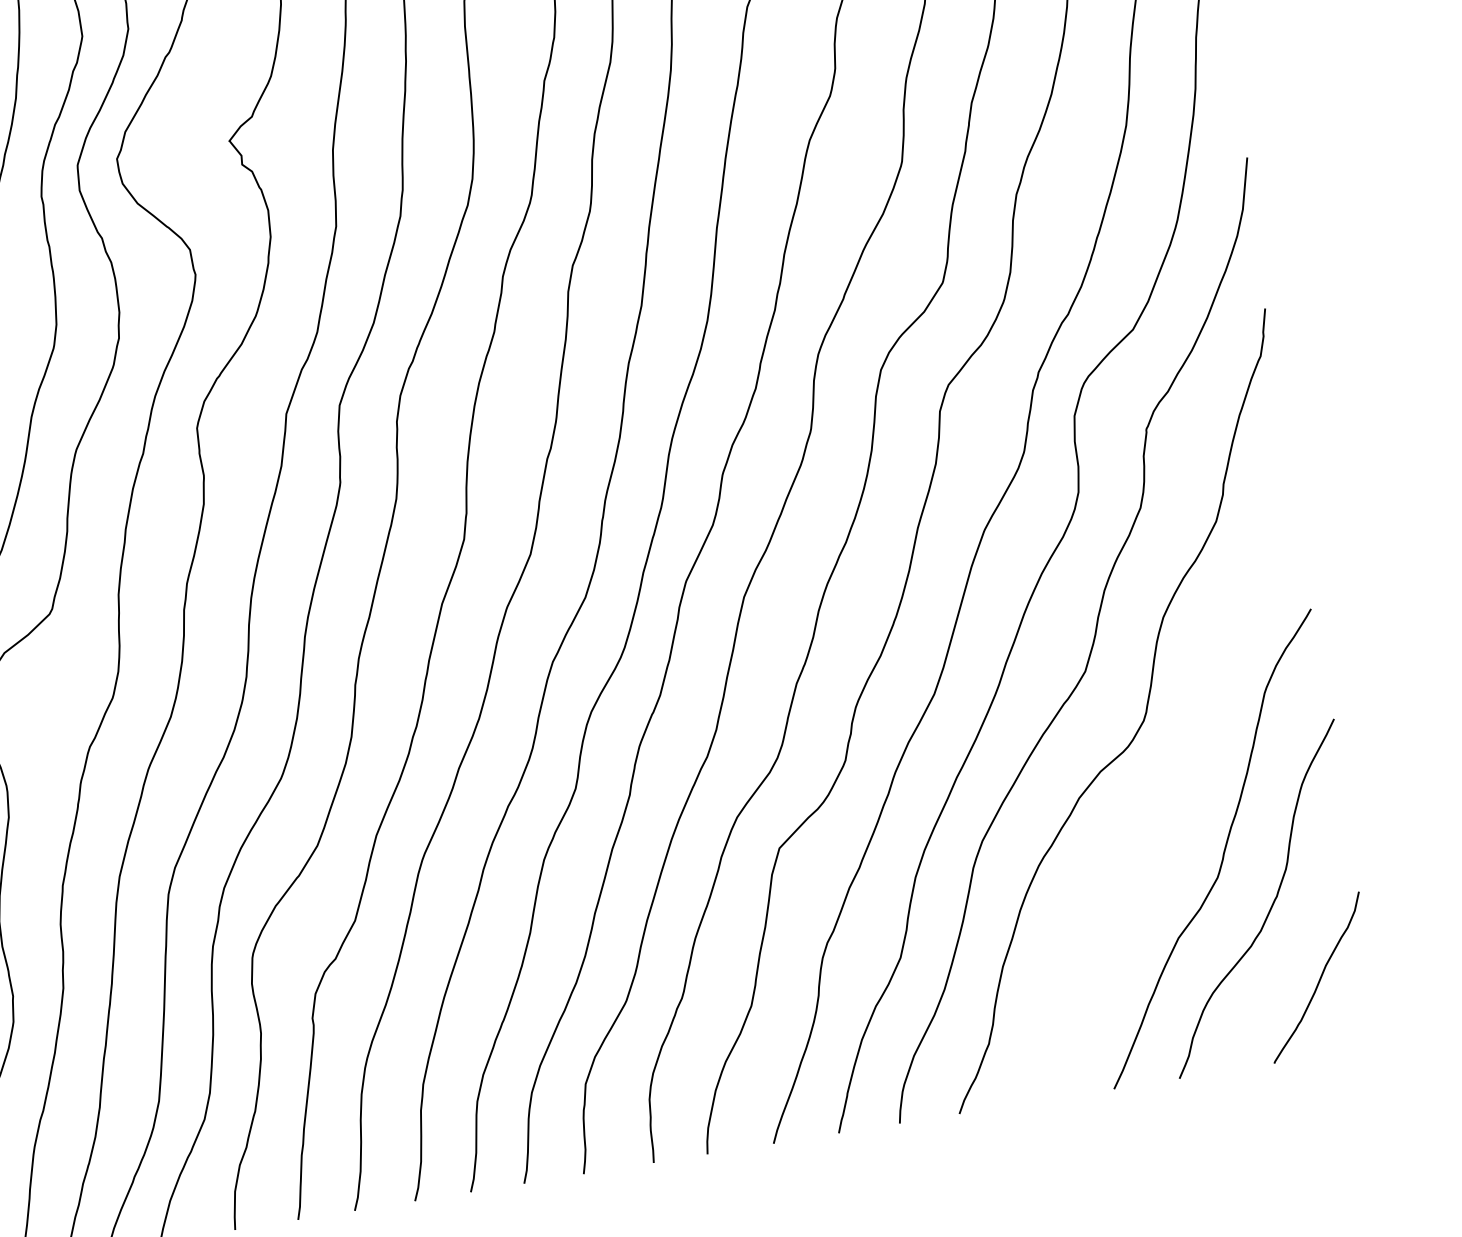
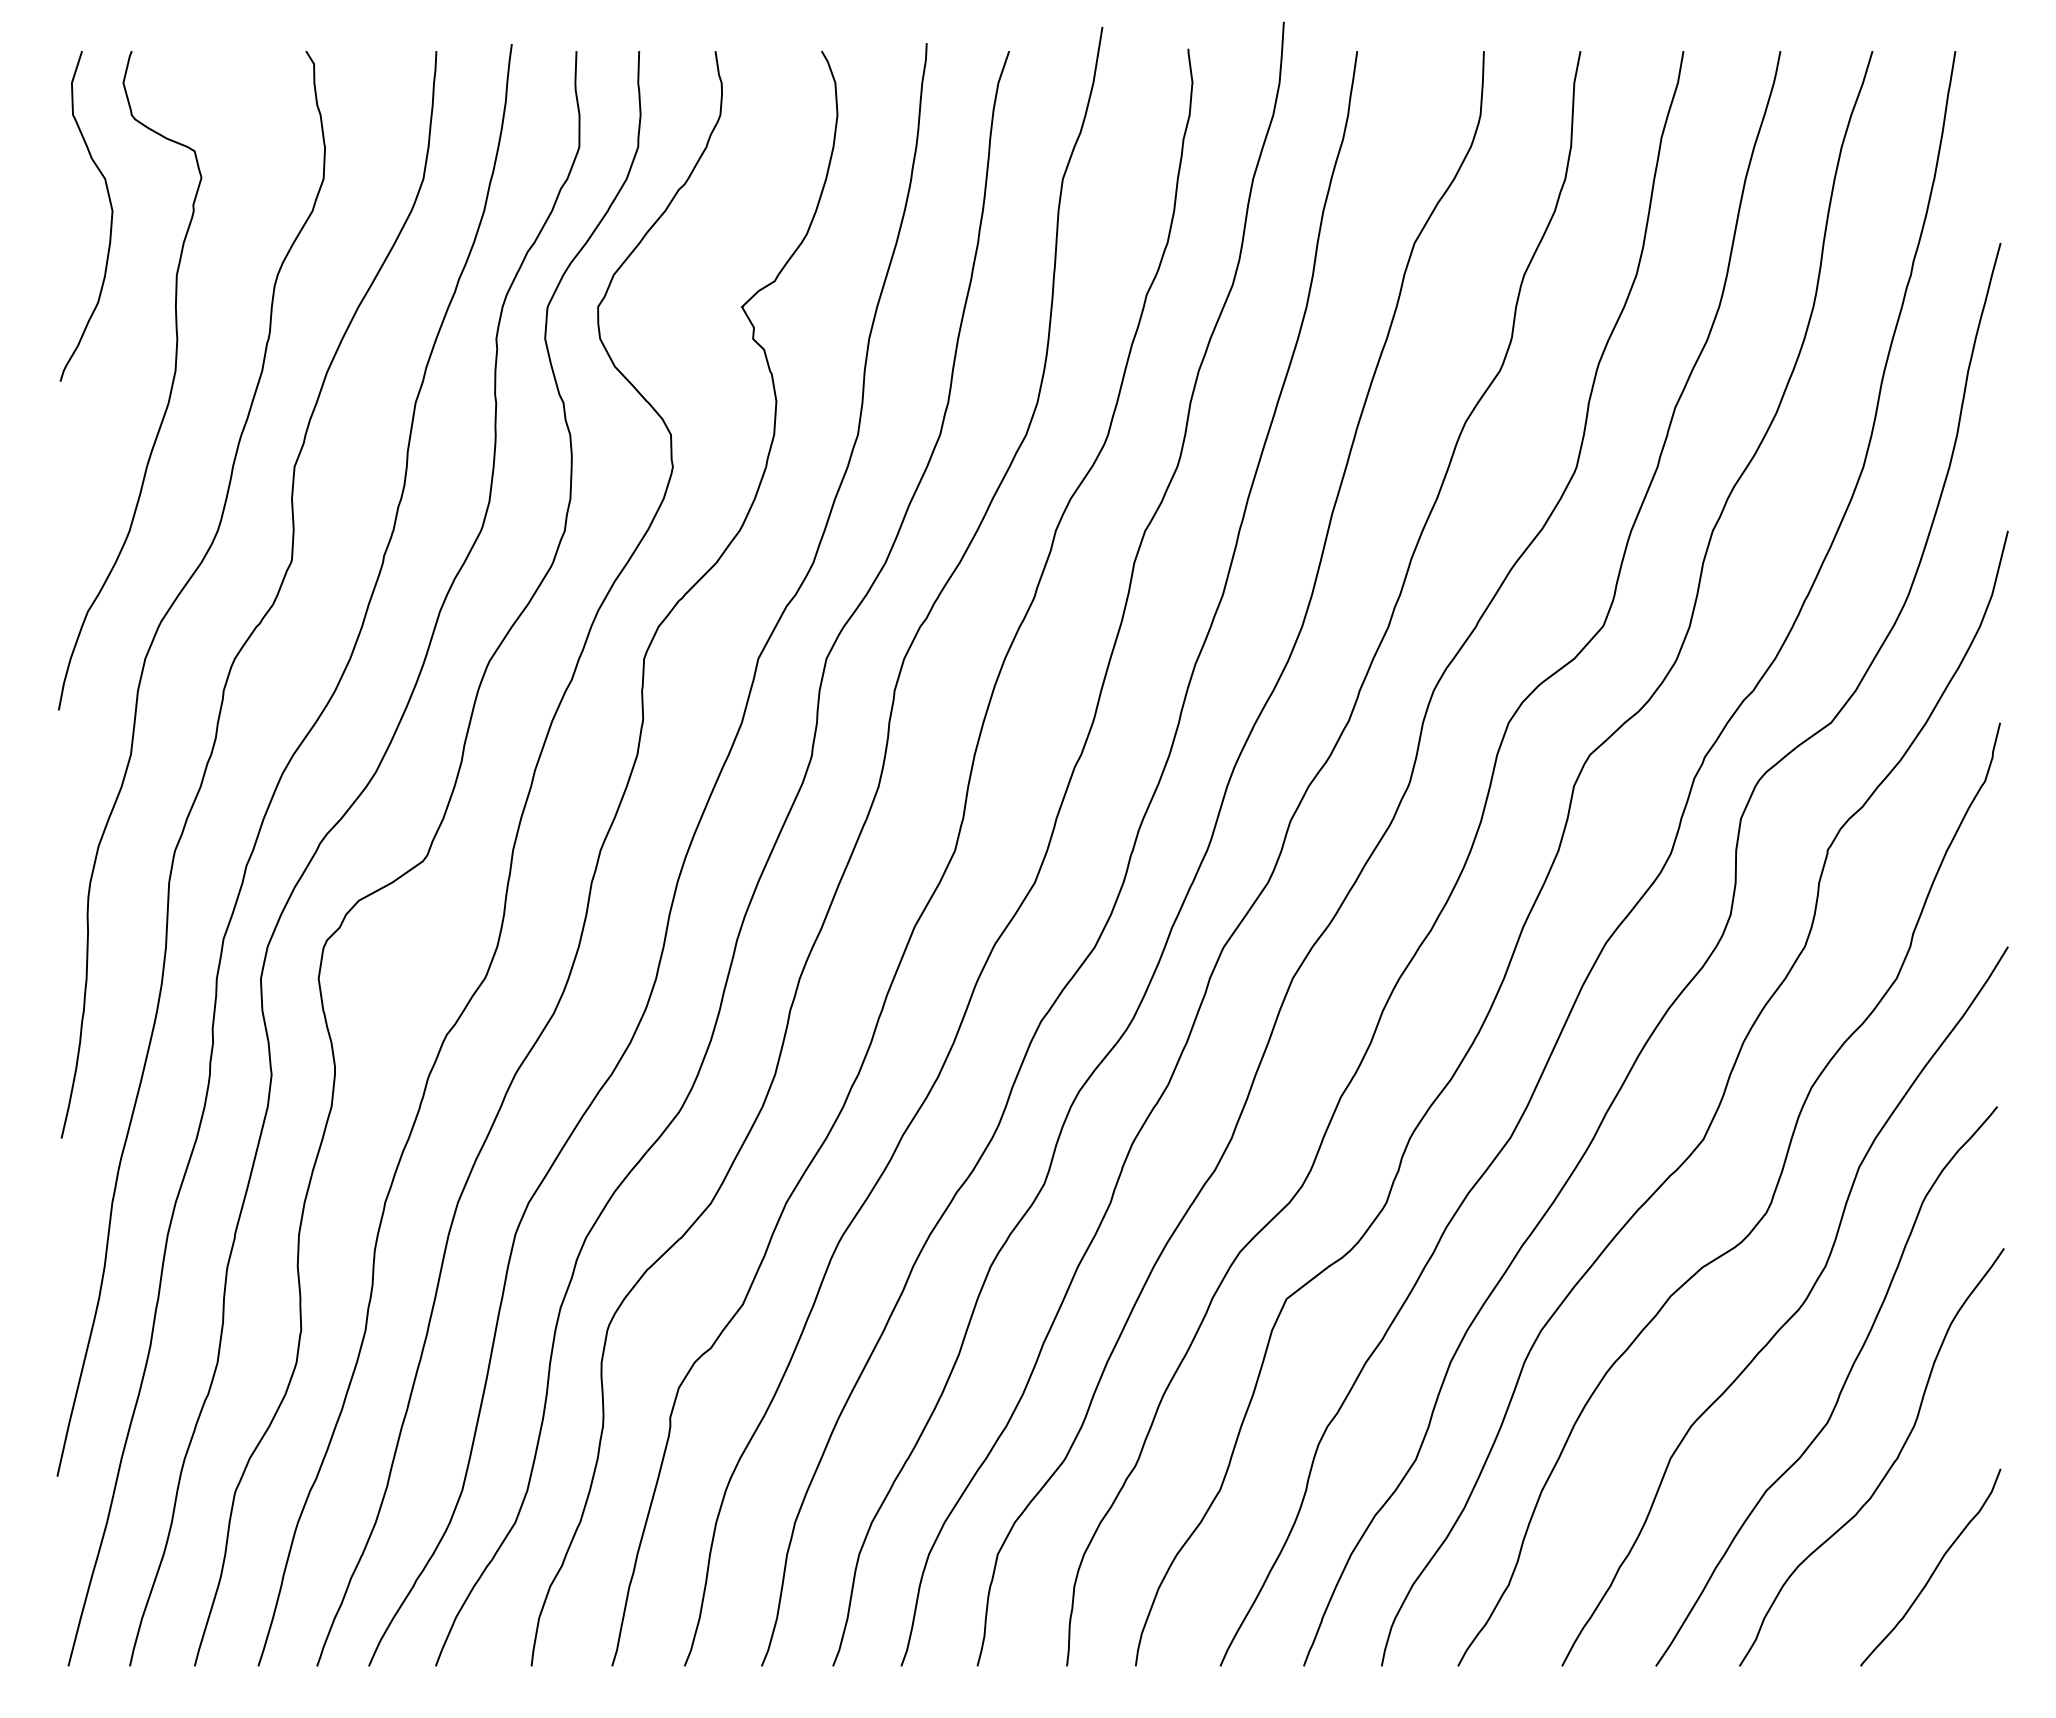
curve: (1176, 797) -> (1792, 1314), added

